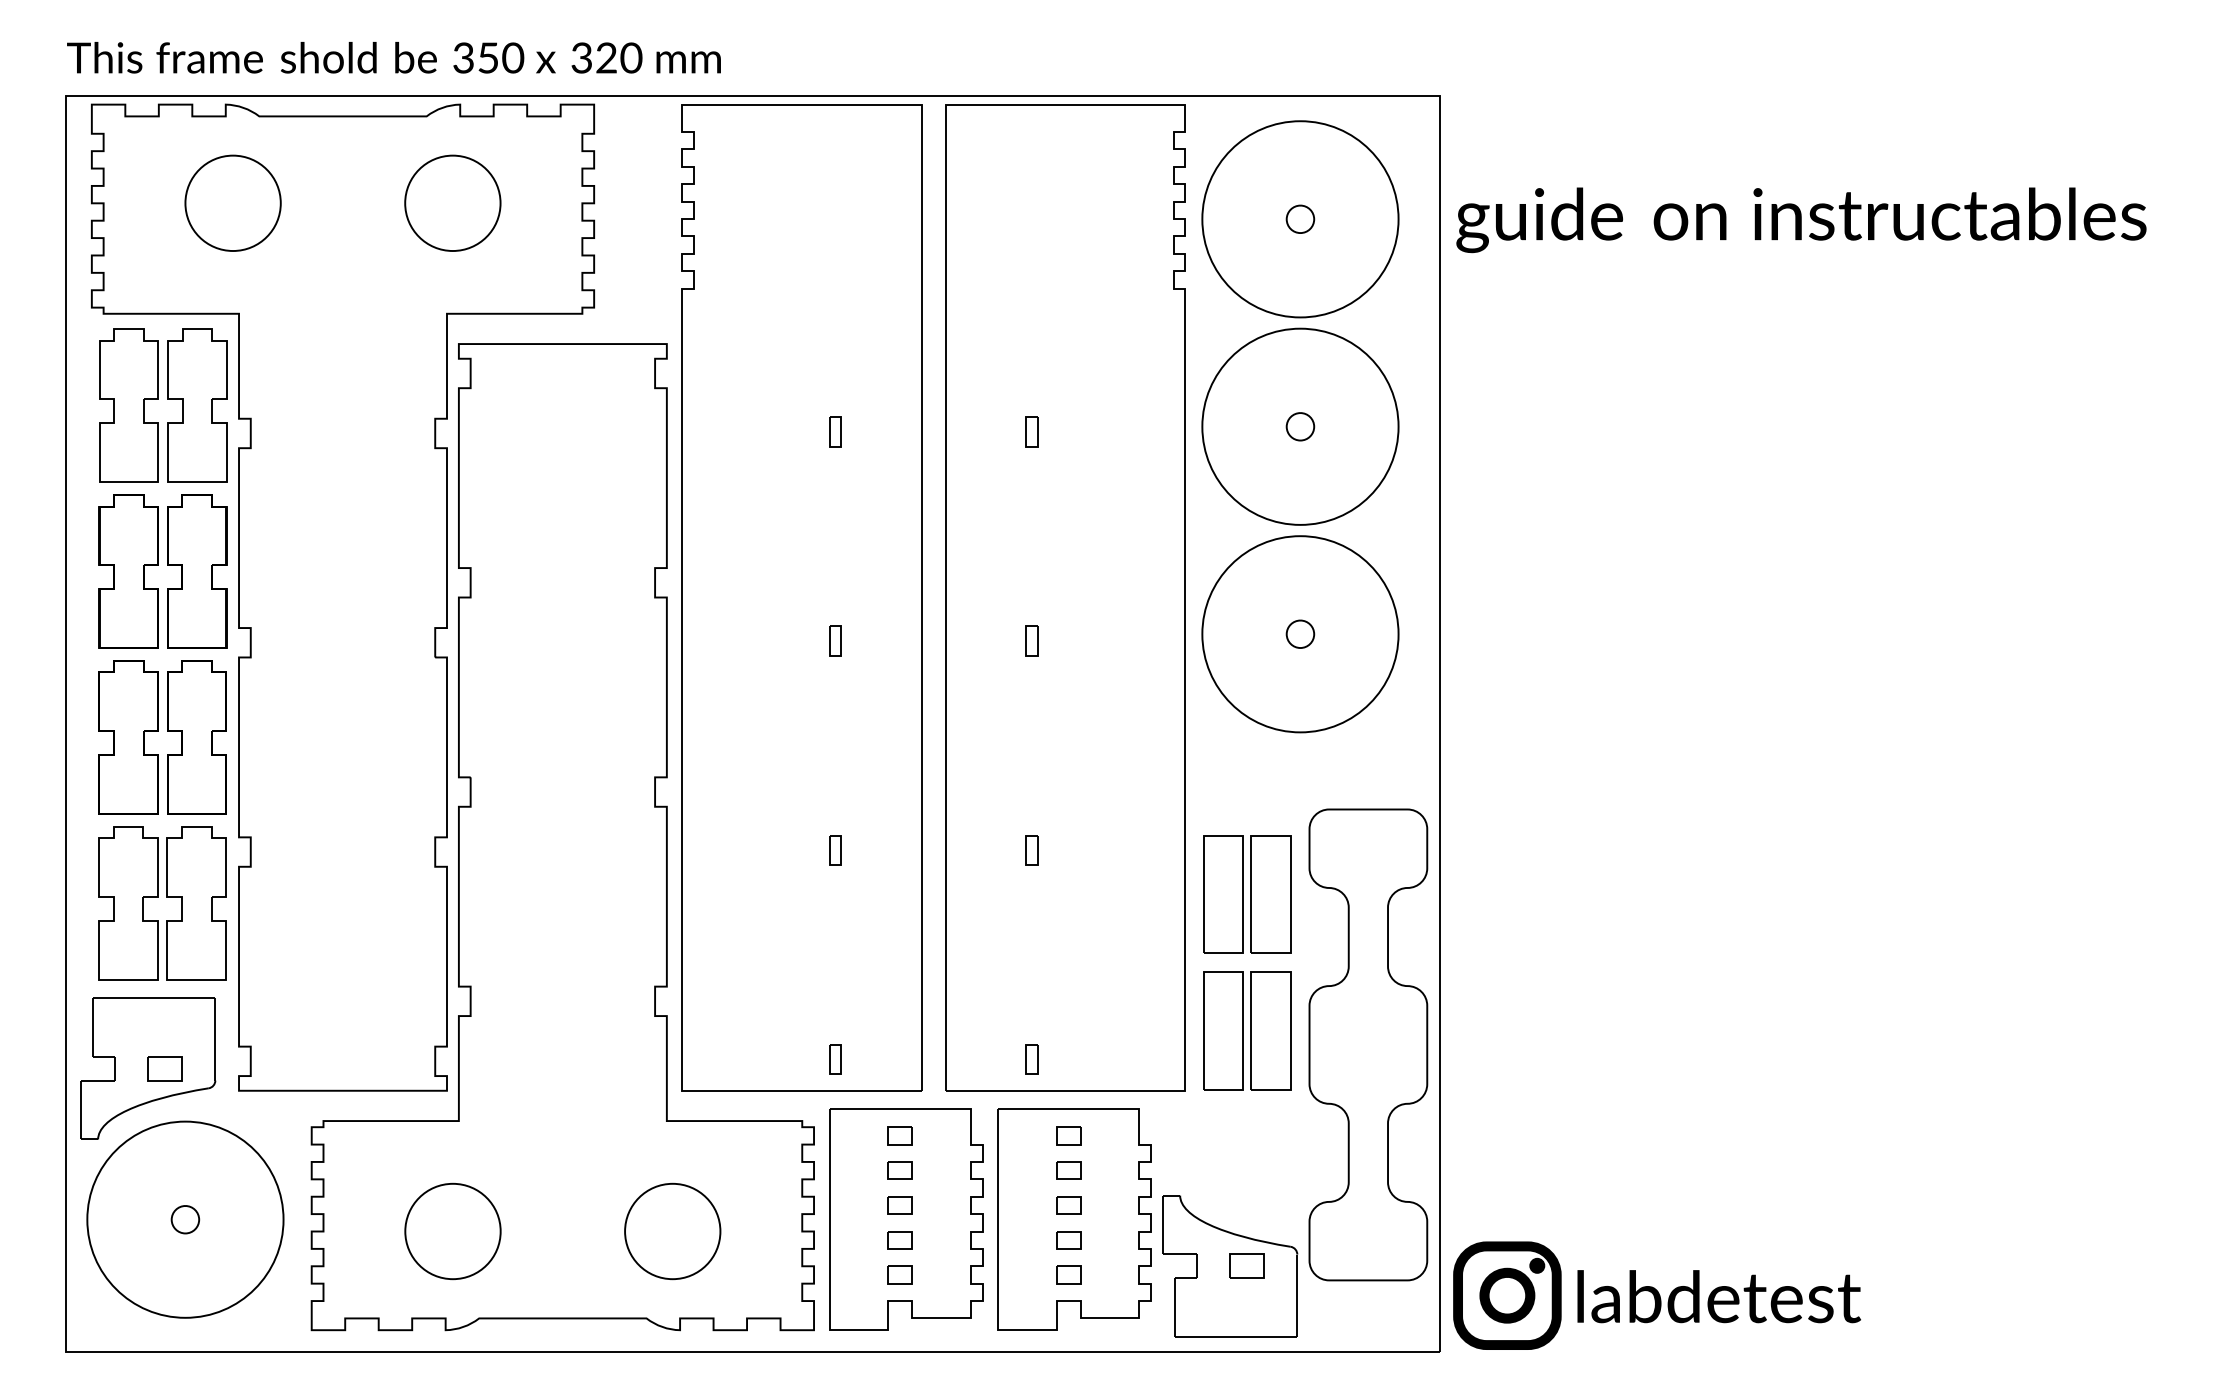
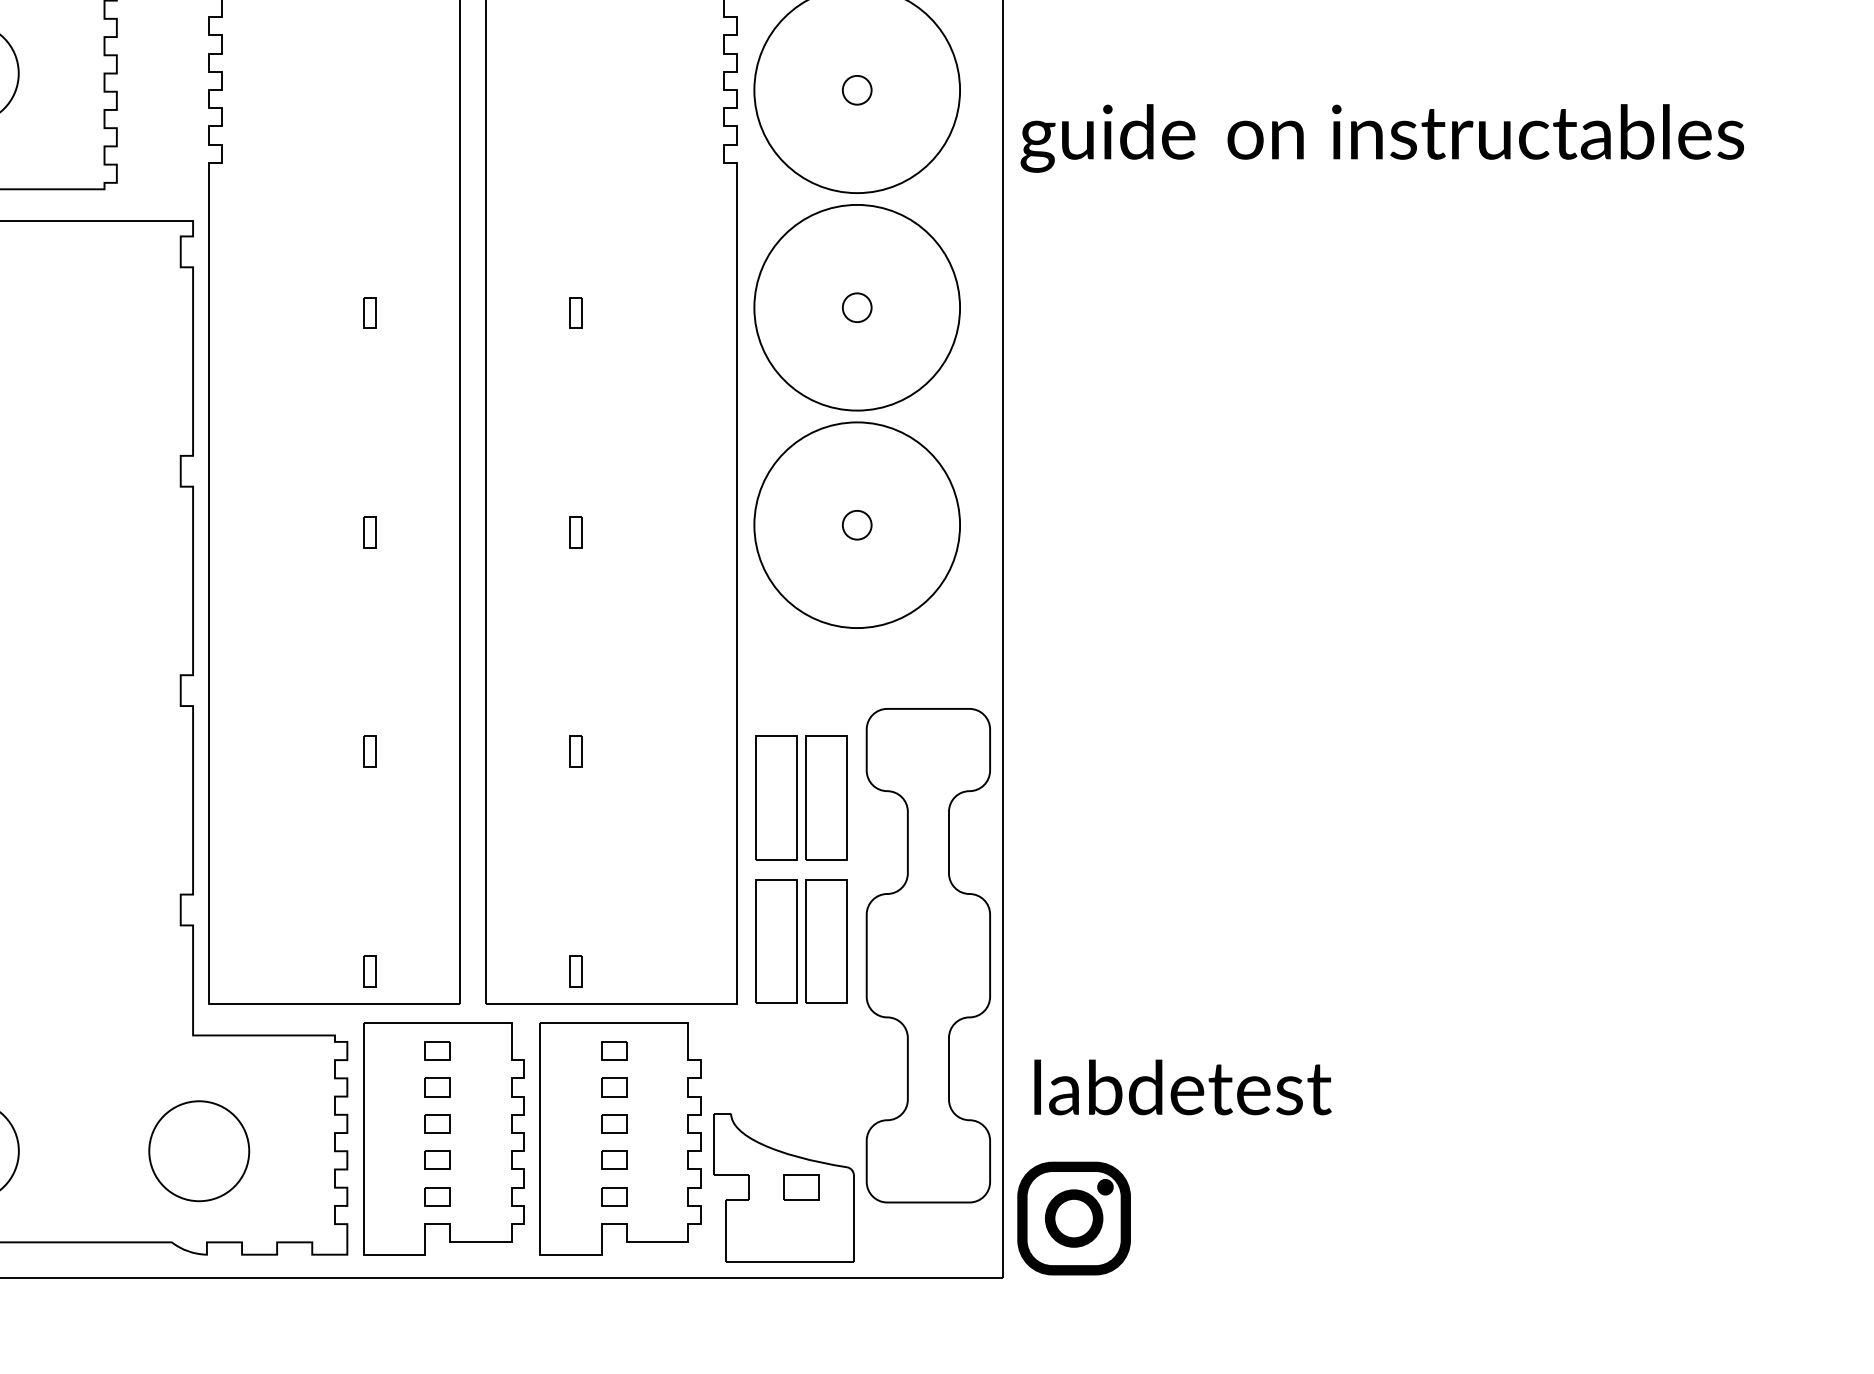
text: (1801, 220) -> (1382, 138), moved
text: (1719, 1296) -> (1183, 1087), moved

